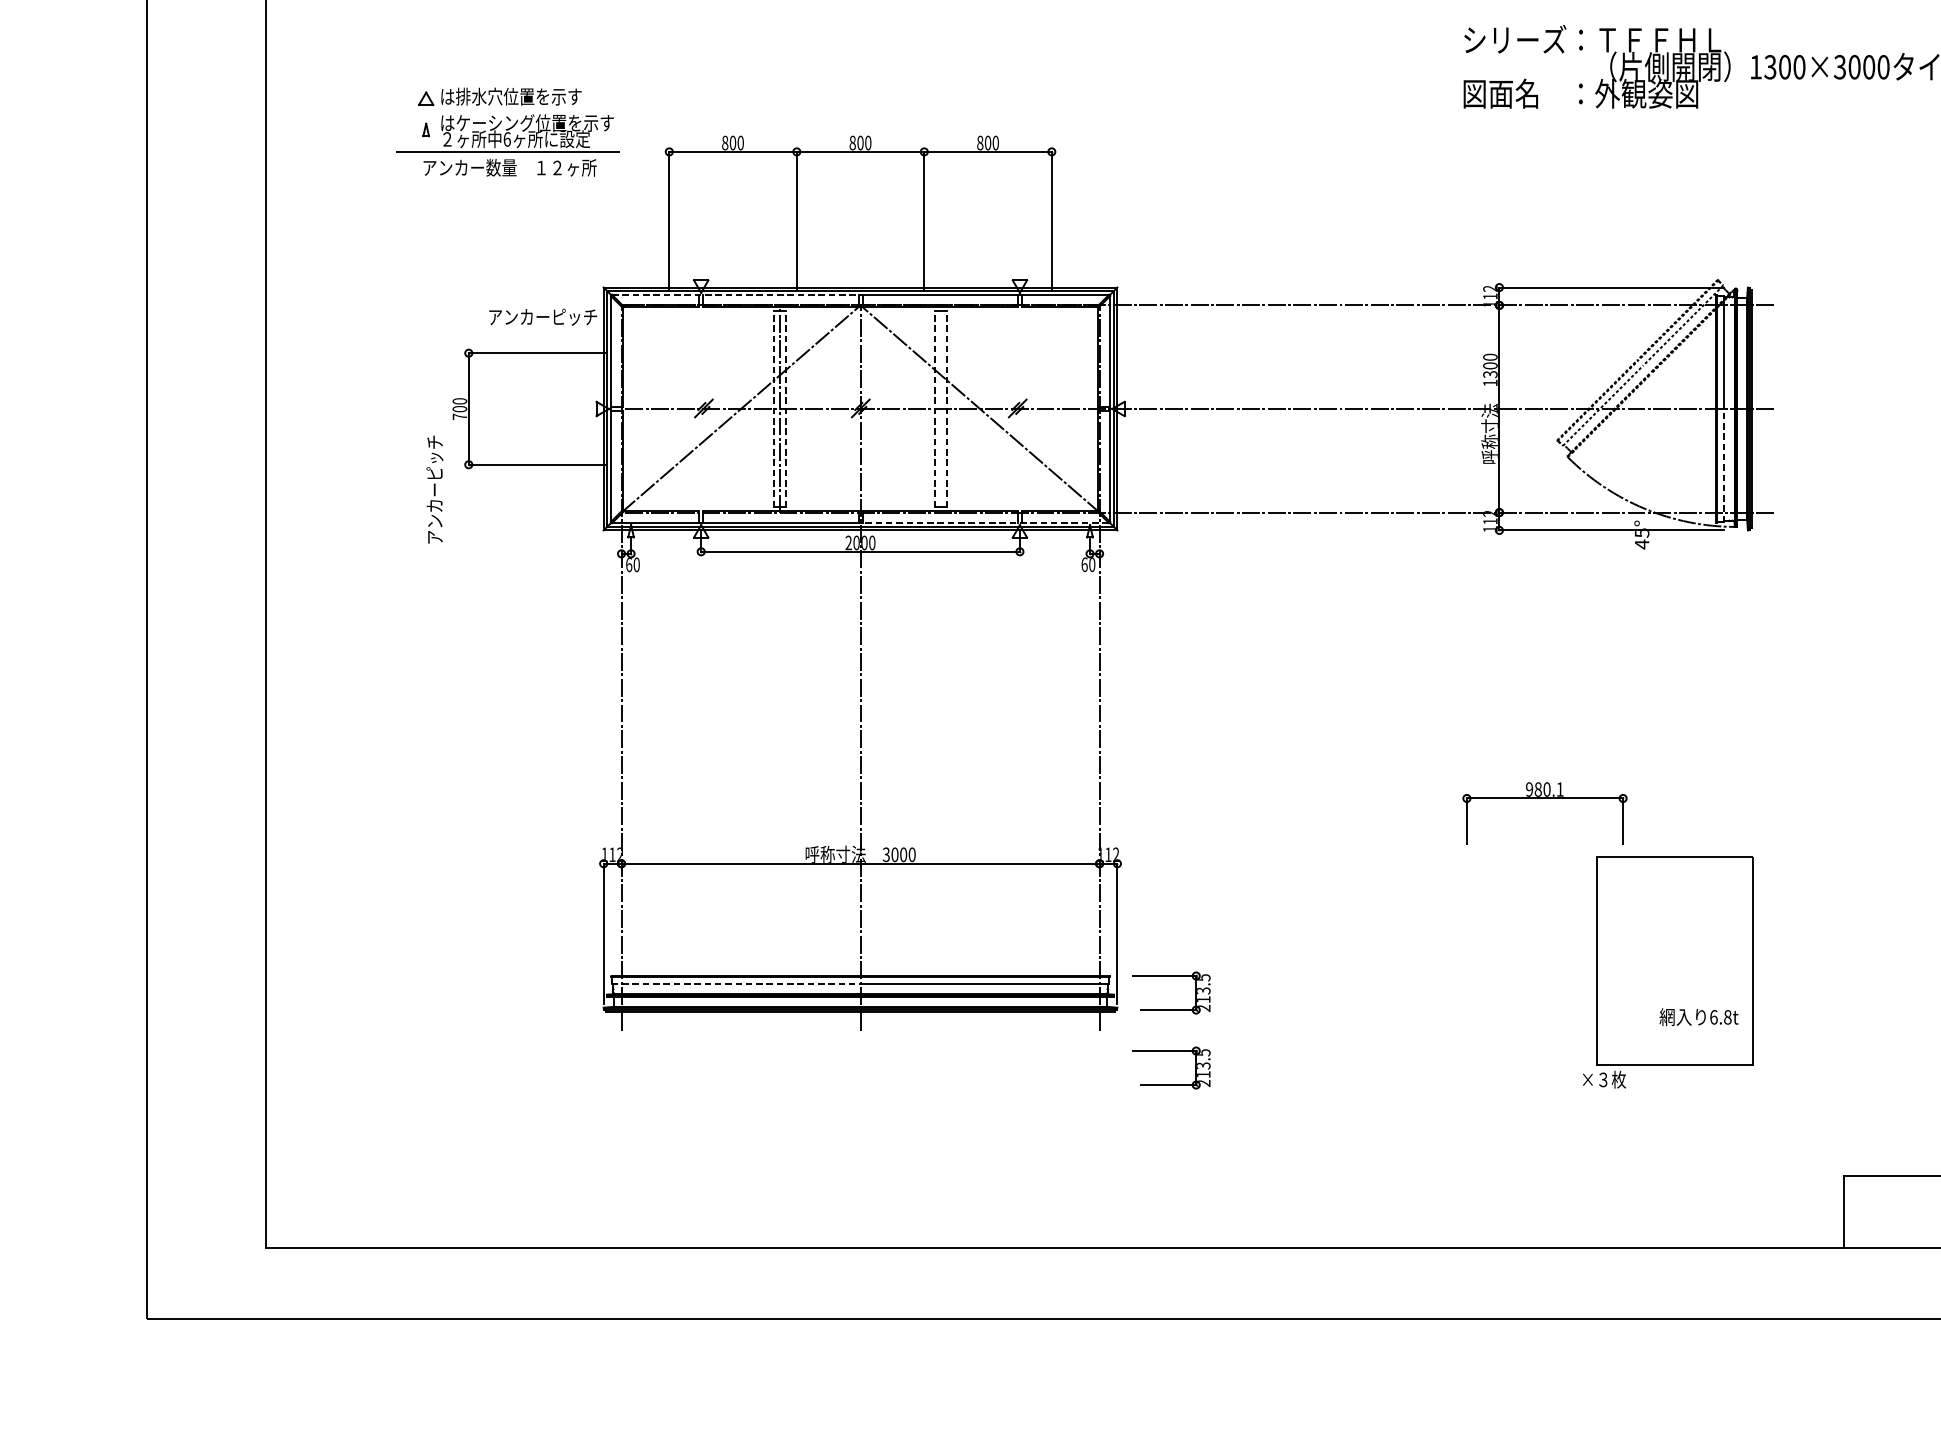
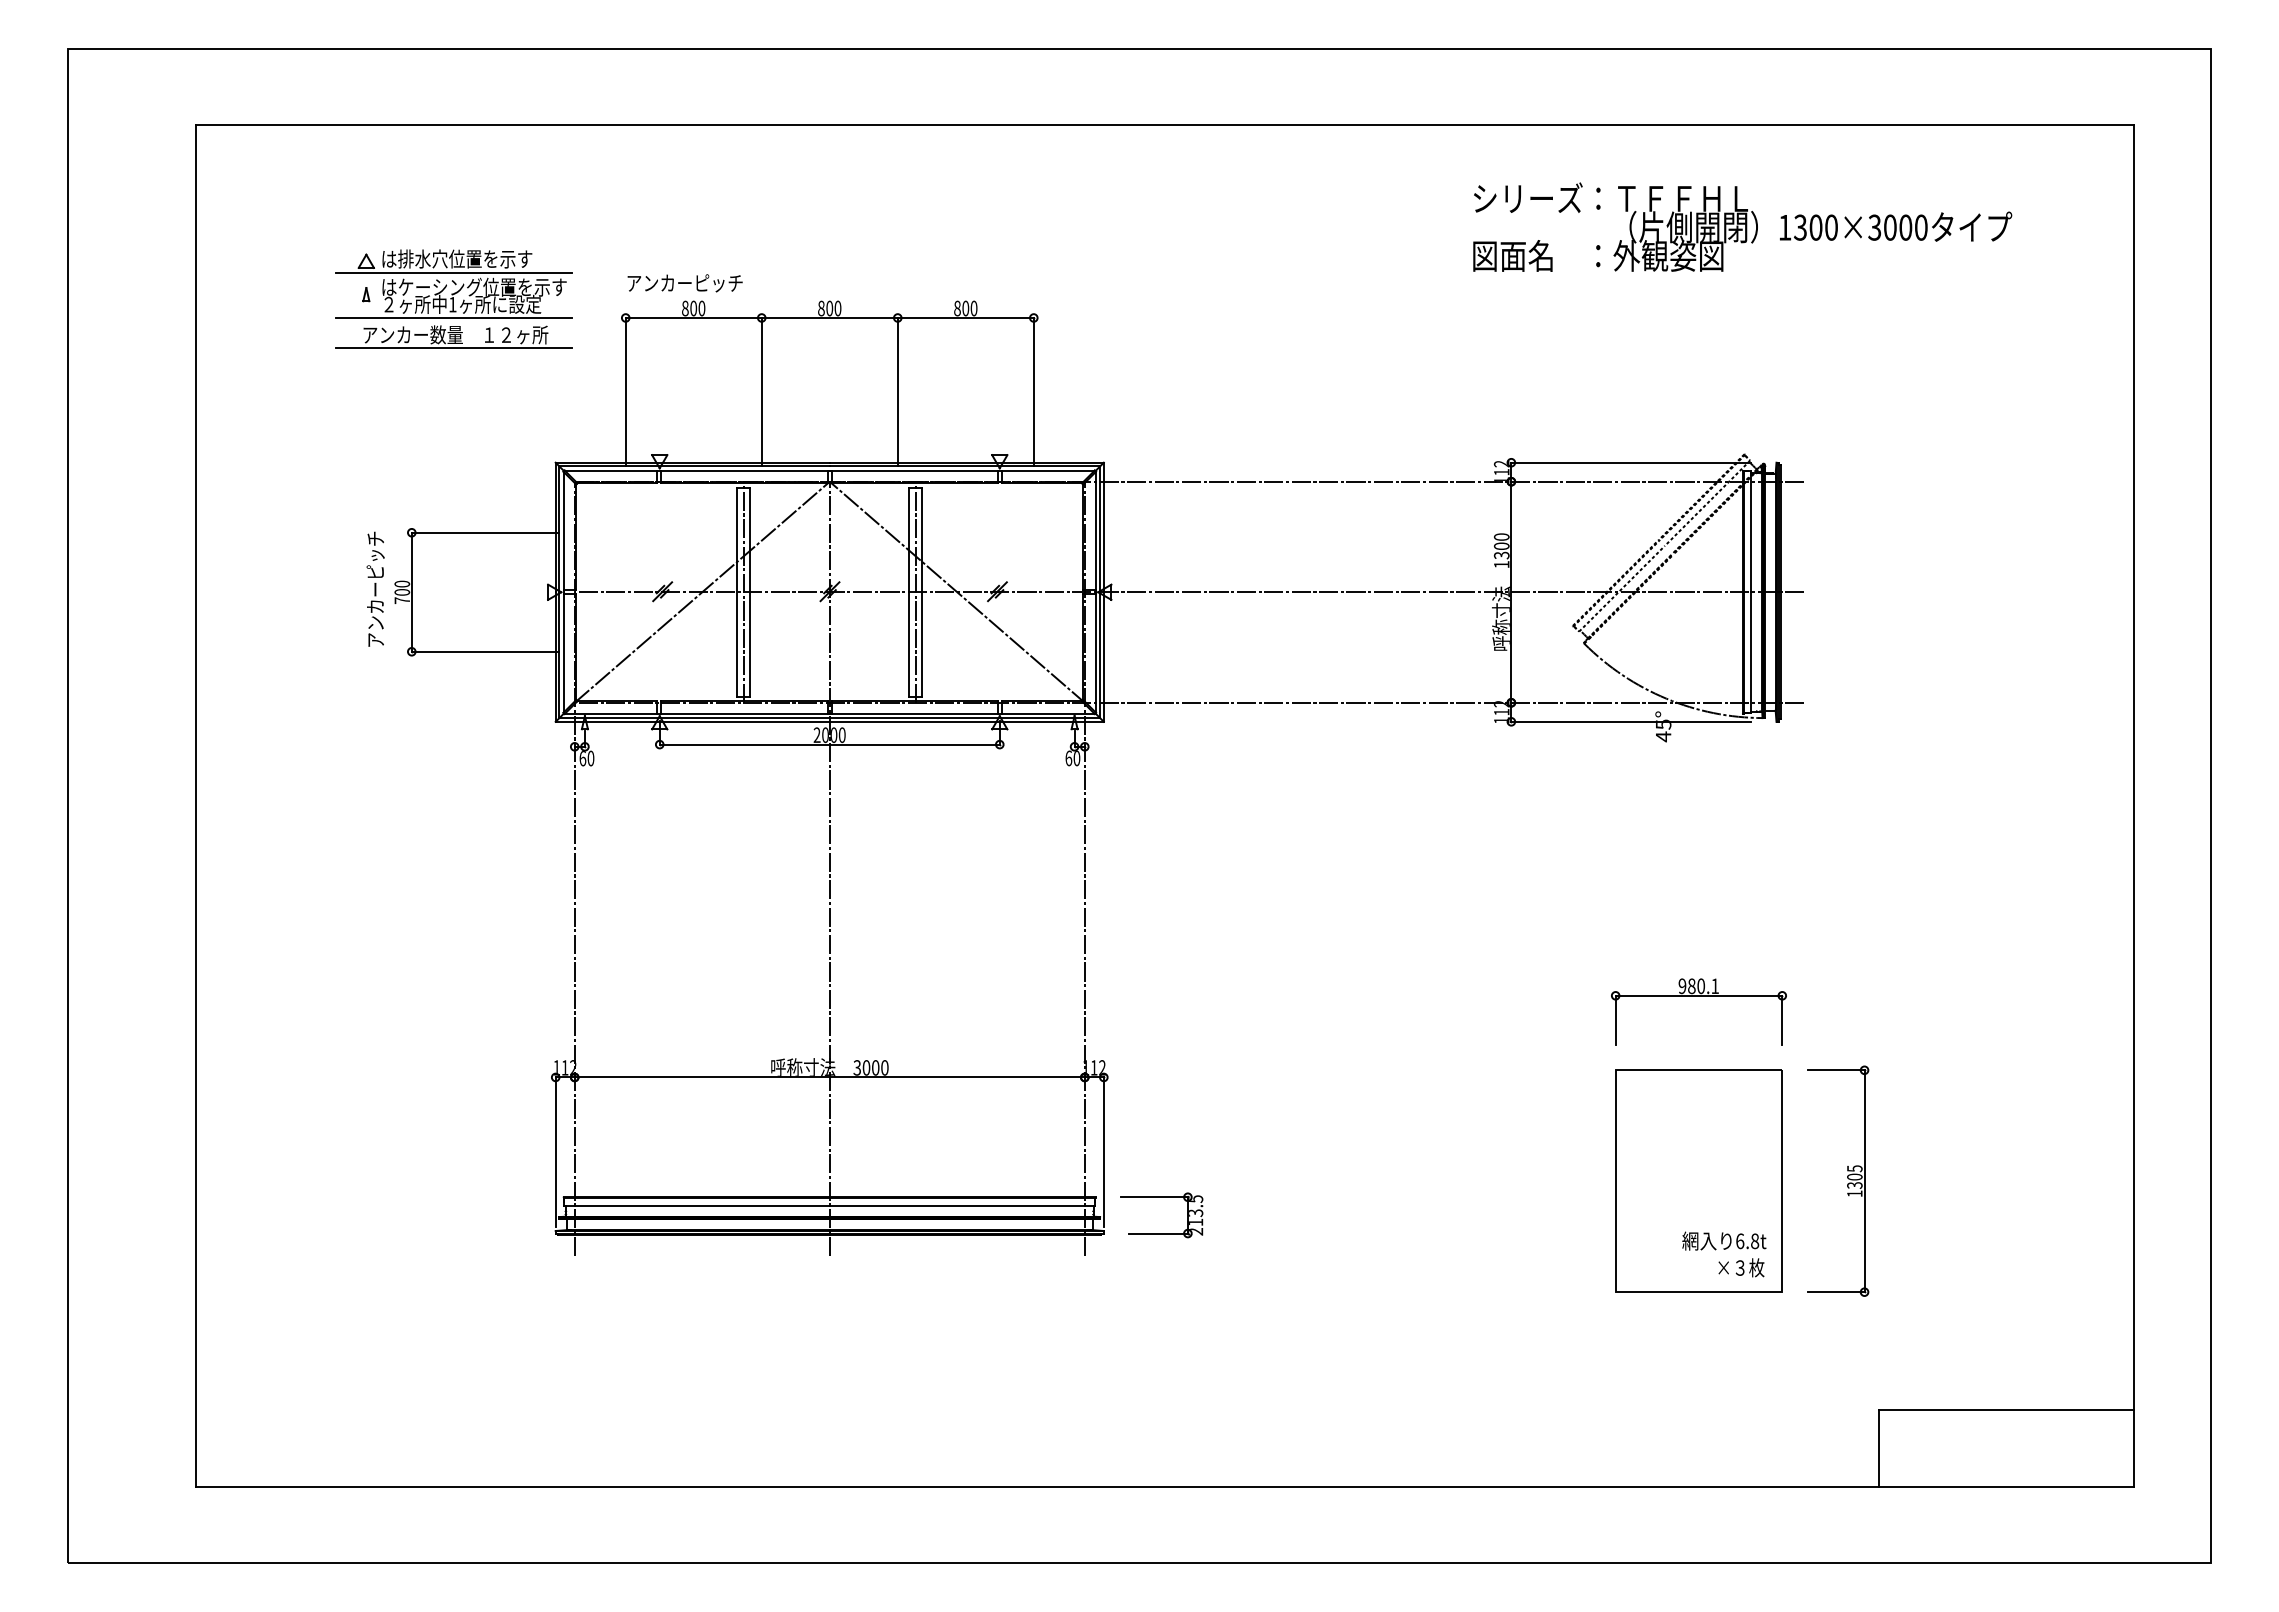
line: (507, 109) -> (453, 272), added
text: (506, 139) -> (452, 304), 6 -> 1
line: (507, 179) -> (453, 347), added
line: (736, 294) -> (697, 470), dashed -> solid
text: (542, 317) -> (684, 283), moved
line: (940, 408) -> (915, 591), added
line: (774, 409) -> (737, 592), dashed -> solid
line: (786, 409) -> (750, 592), dashed -> solid
line: (935, 409) -> (909, 592), dashed -> solid
line: (947, 409) -> (922, 592), dashed -> solid
line: (1724, 465) -> (1751, 652), dashed -> solid
text: (434, 488) -> (375, 588), moved
line: (984, 522) -> (962, 713), dashed -> solid
part: (1544, 799) -> (1698, 996), moved
part: (1814, 958) -> (1847, 1178), added
line: (736, 983) -> (697, 1205), dashed -> solid
part: (1171, 1051) -> (1161, 1277), removed
text: (1604, 1079) -> (1741, 1267), moved

